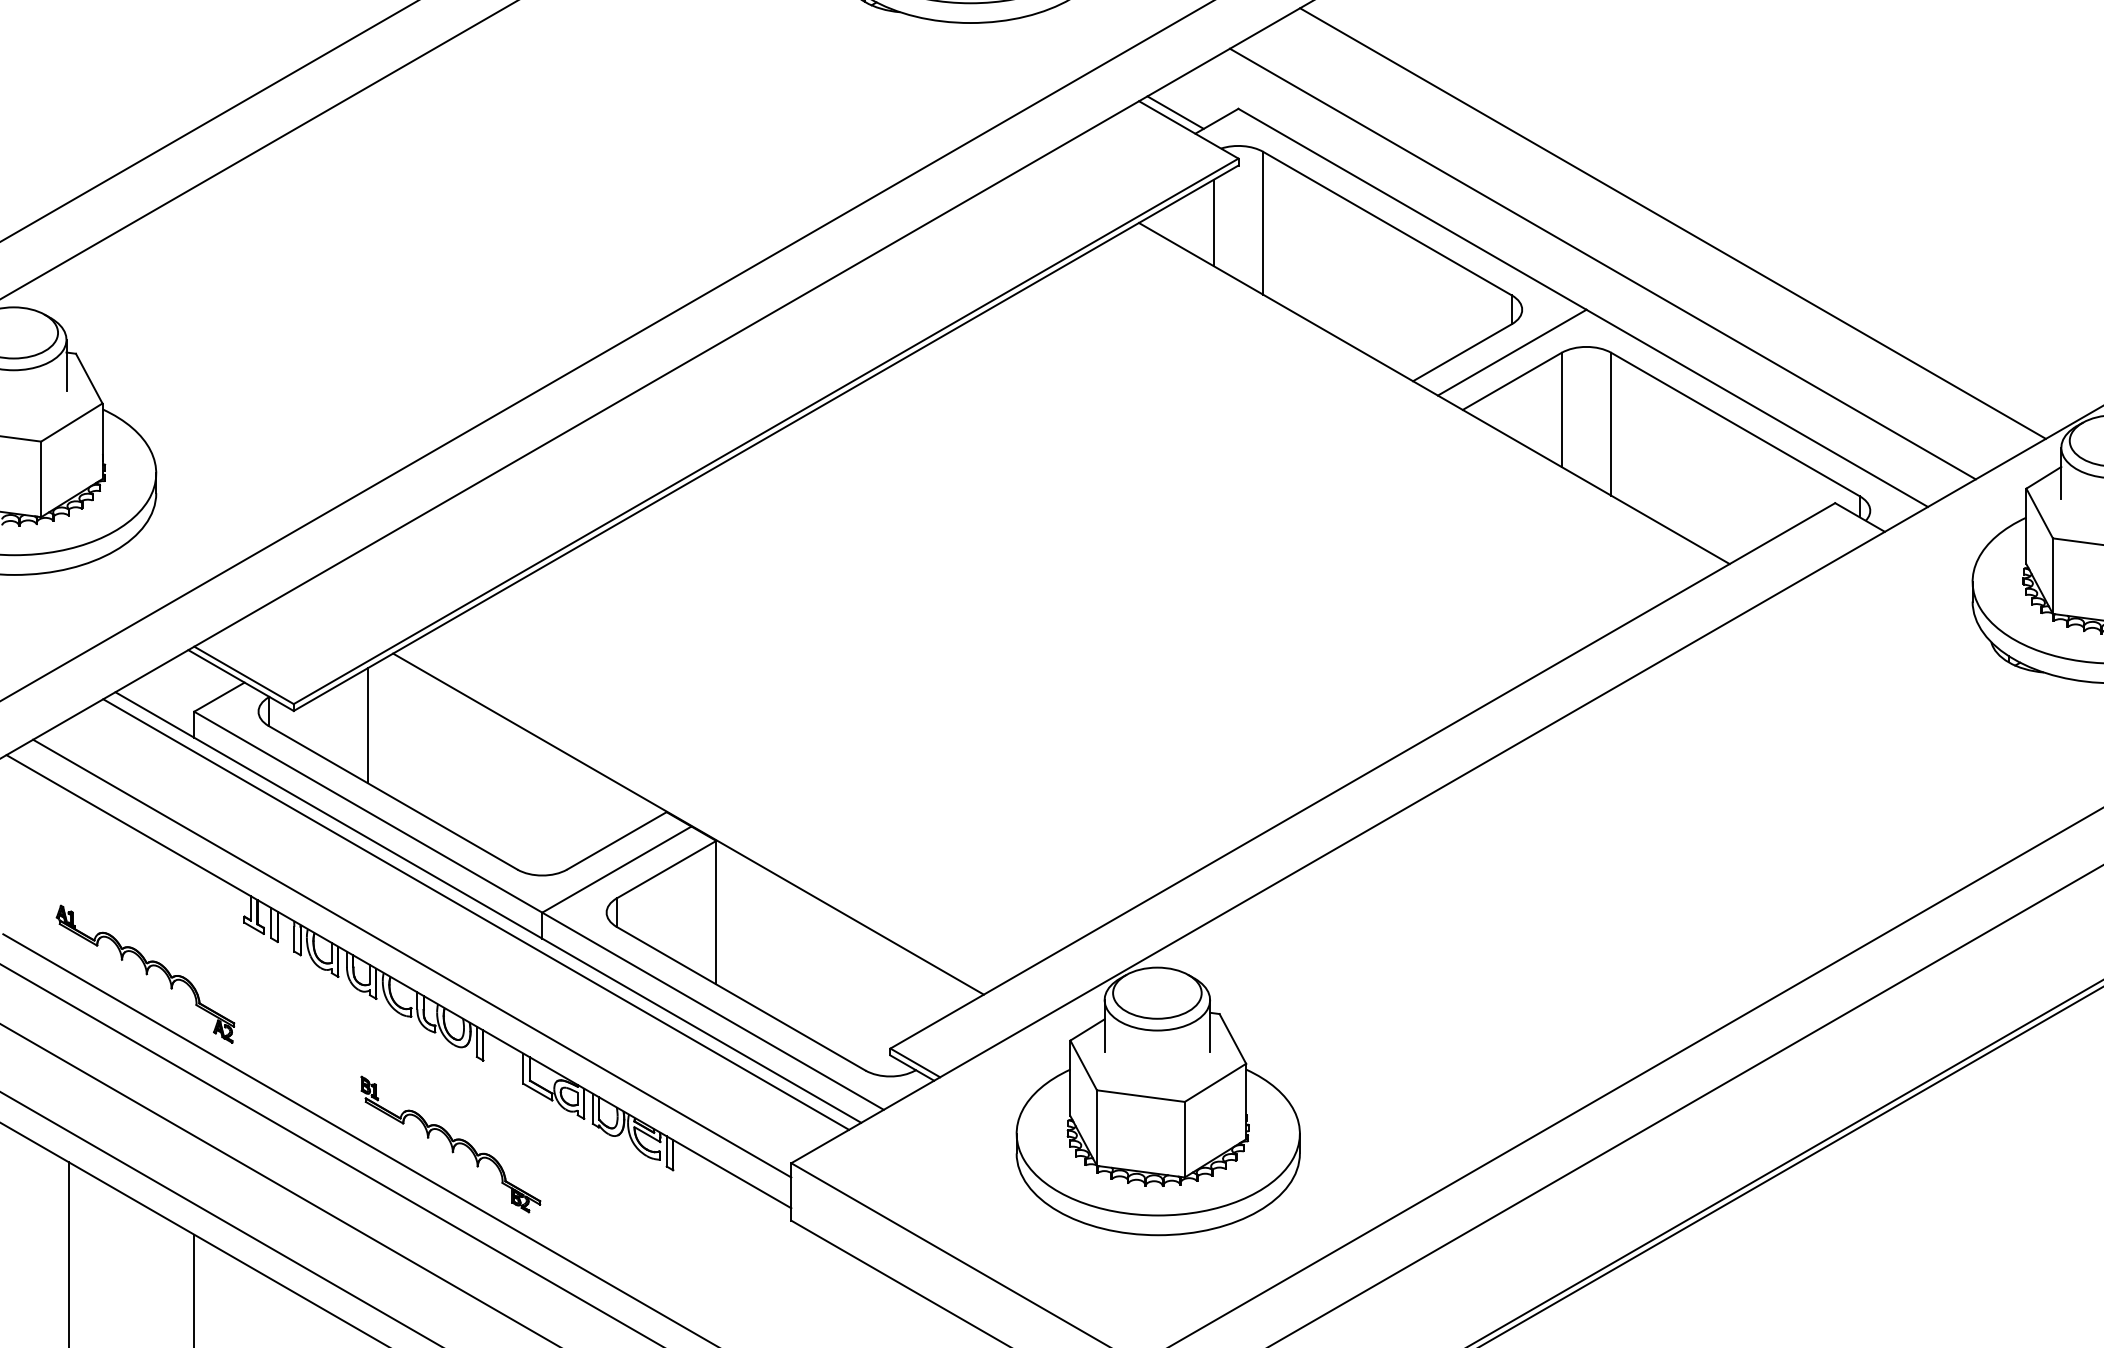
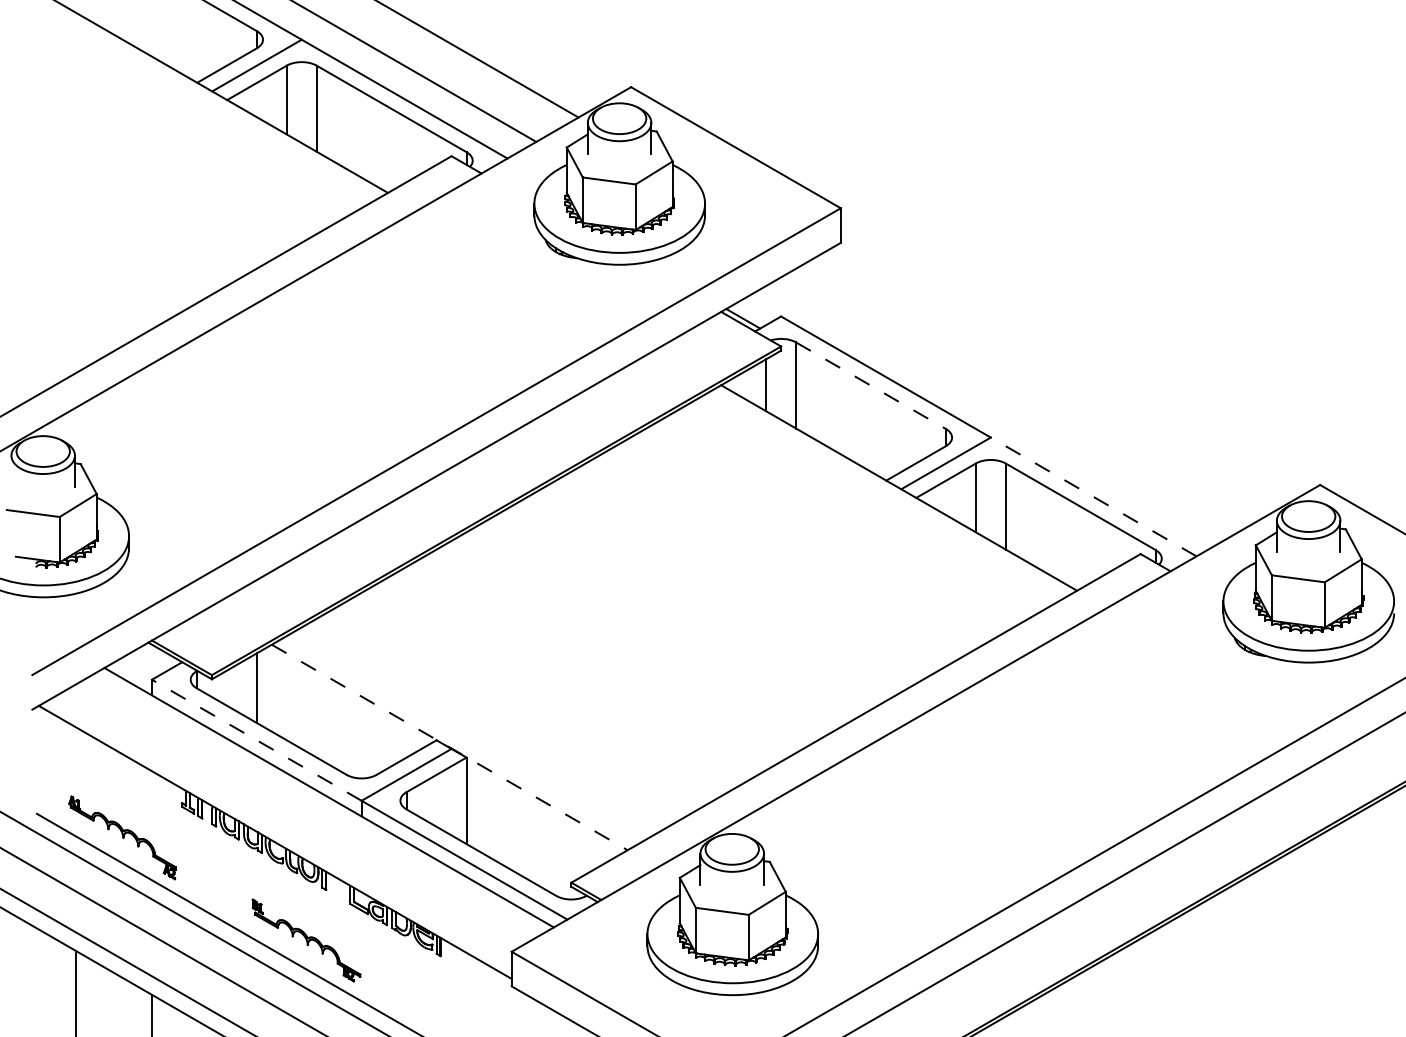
line: (1388, 223) -> (871, 385), solid -> dashed
line: (1672, 223) -> (1042, 385), removed
line: (1602, 263) -> (1000, 409), removed
line: (1756, 407) -> (1093, 496), solid -> dashed
line: (367, 812) -> (256, 740), solid -> dashed
line: (689, 824) -> (450, 747), solid -> dashed
line: (475, 913) -> (321, 801), removed
line: (410, 958) -> (282, 828), removed

